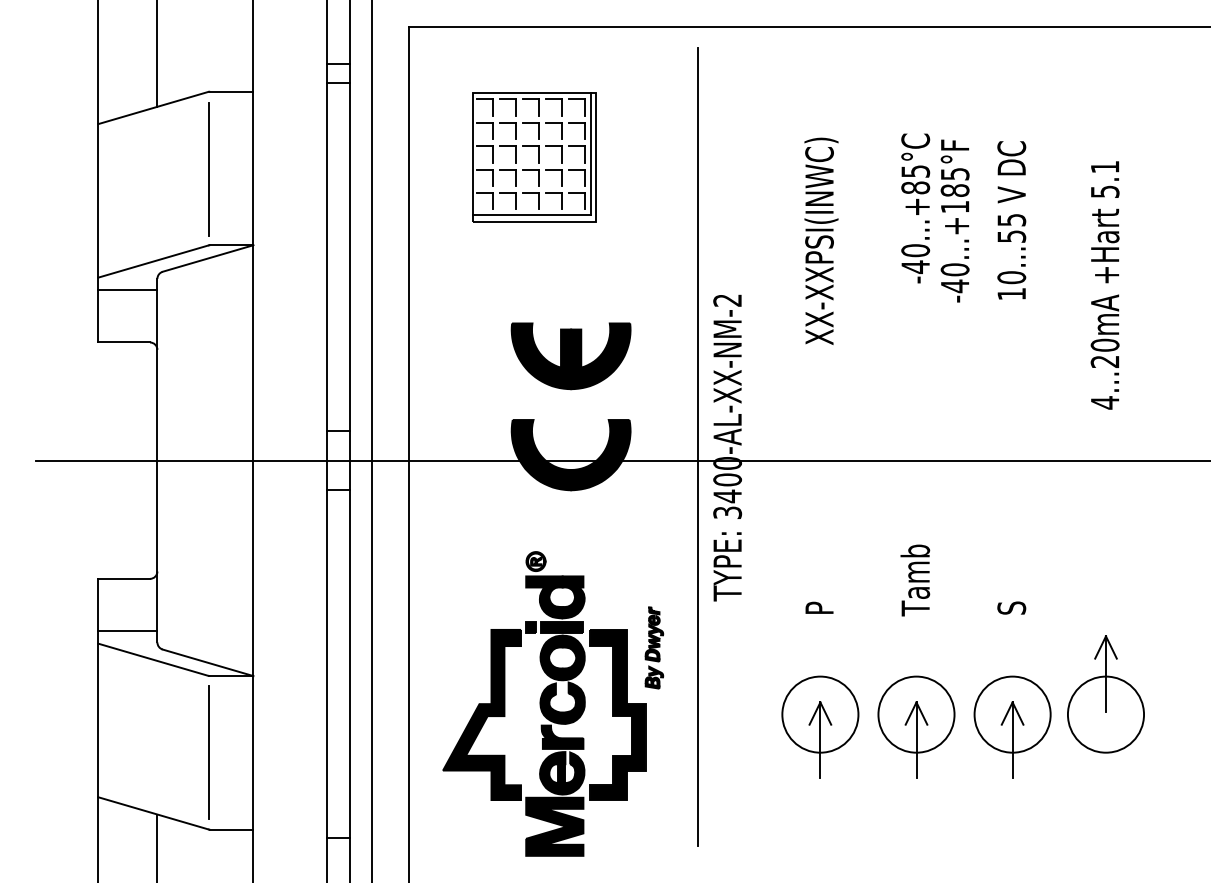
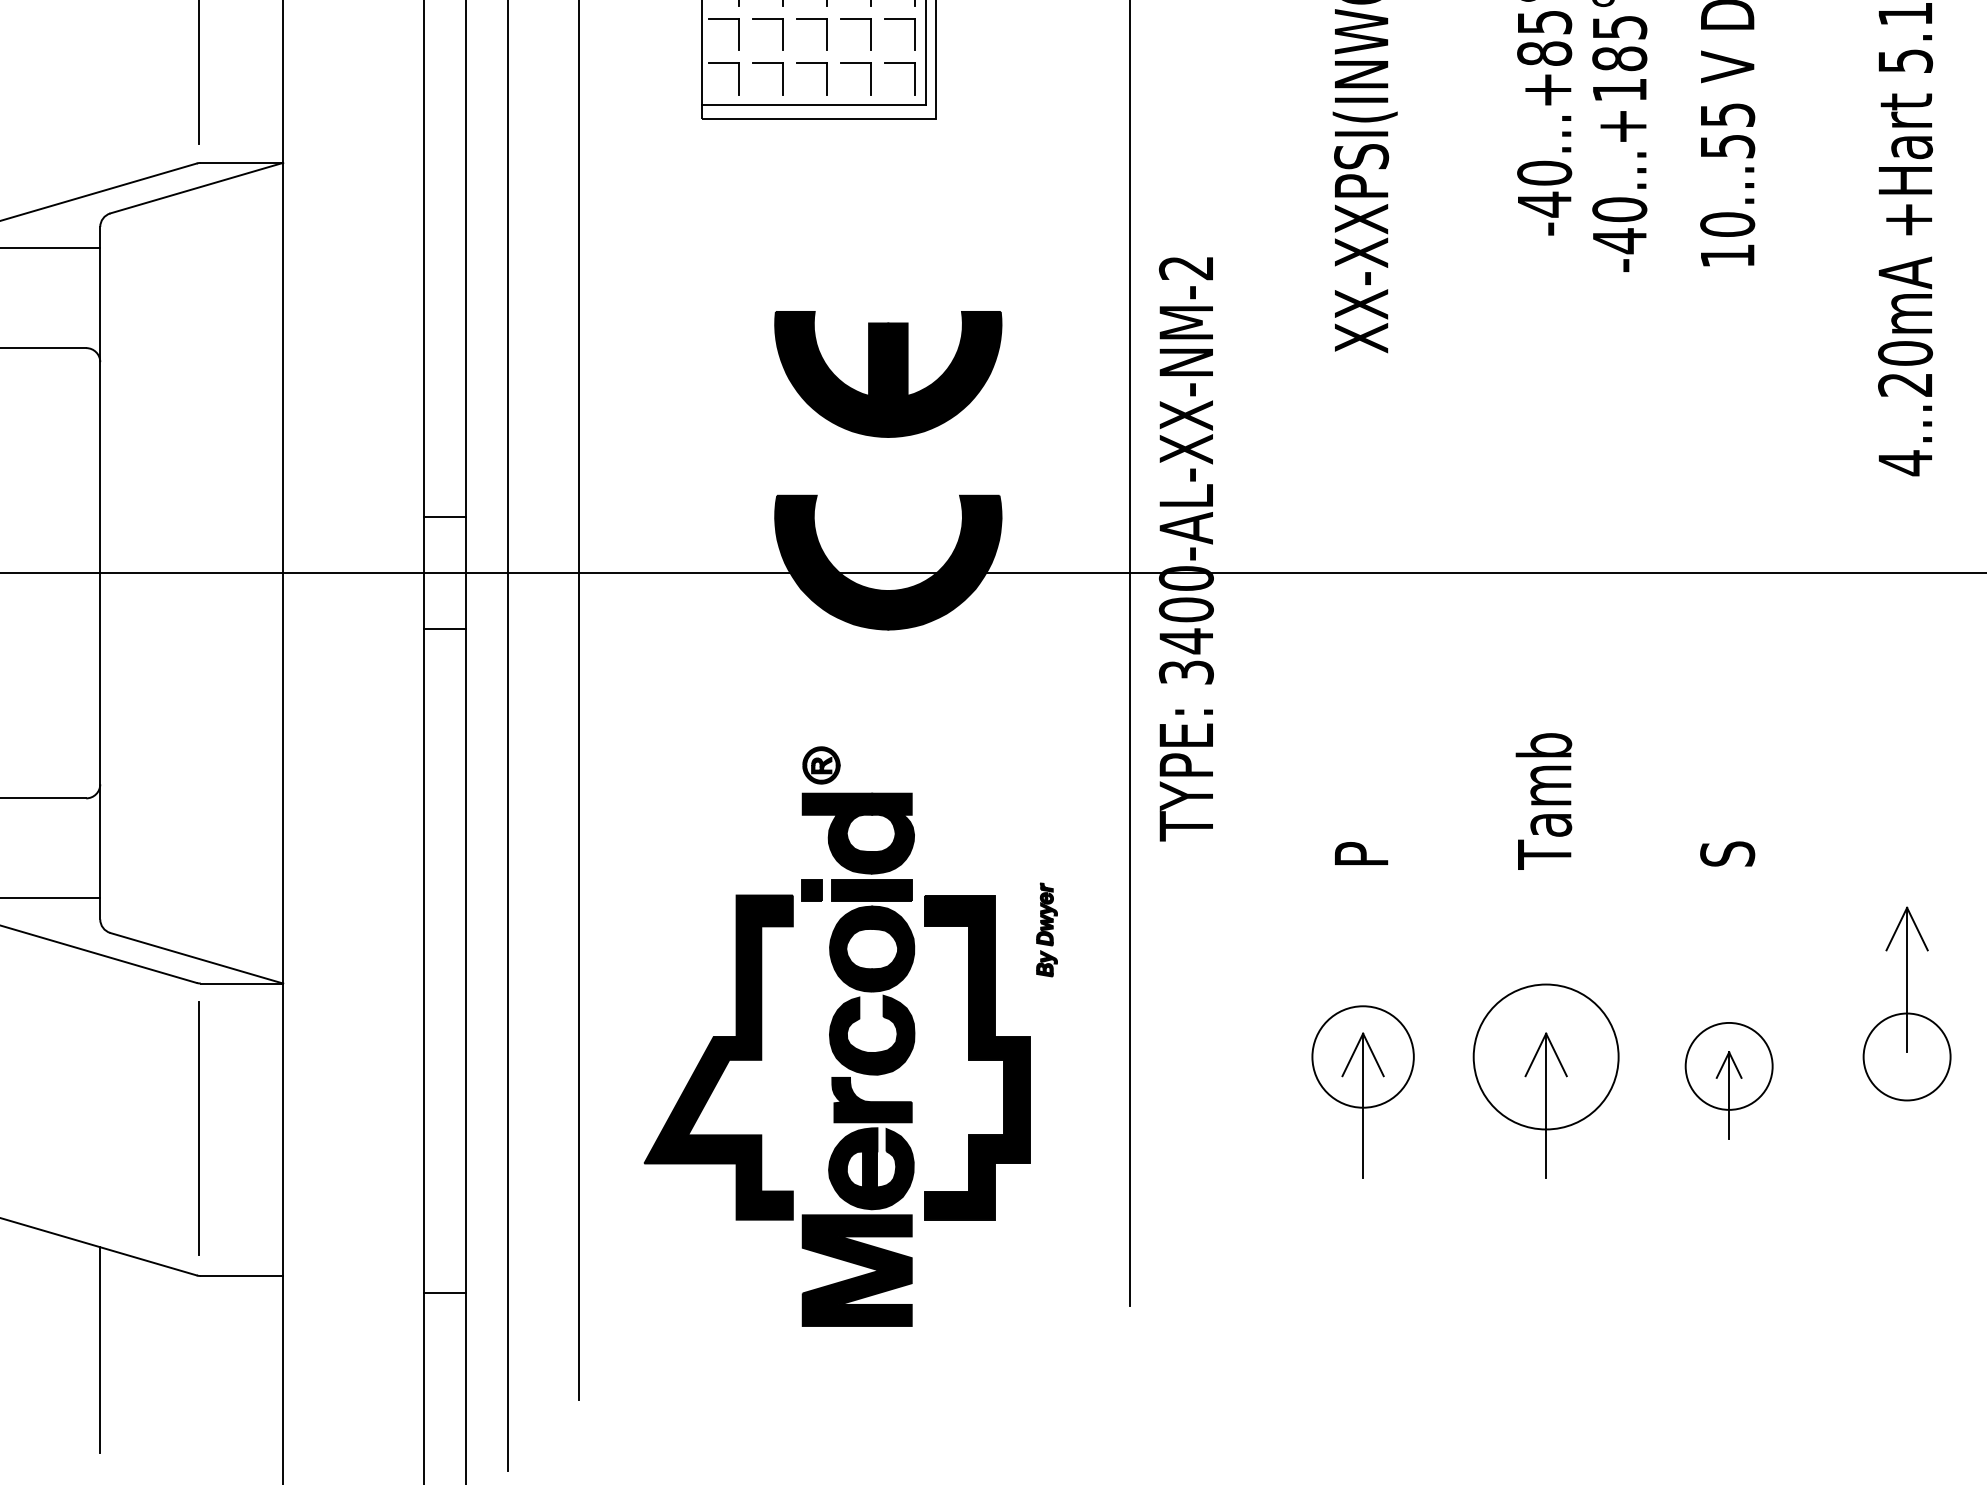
part: (654, 647) -> (1047, 929), size x0.6
circle: (820, 714) -> (1363, 1056), size x0.7
circle: (1105, 714) -> (1906, 1056), size x0.6
part: (1012, 726) -> (1729, 1079), size x0.6

